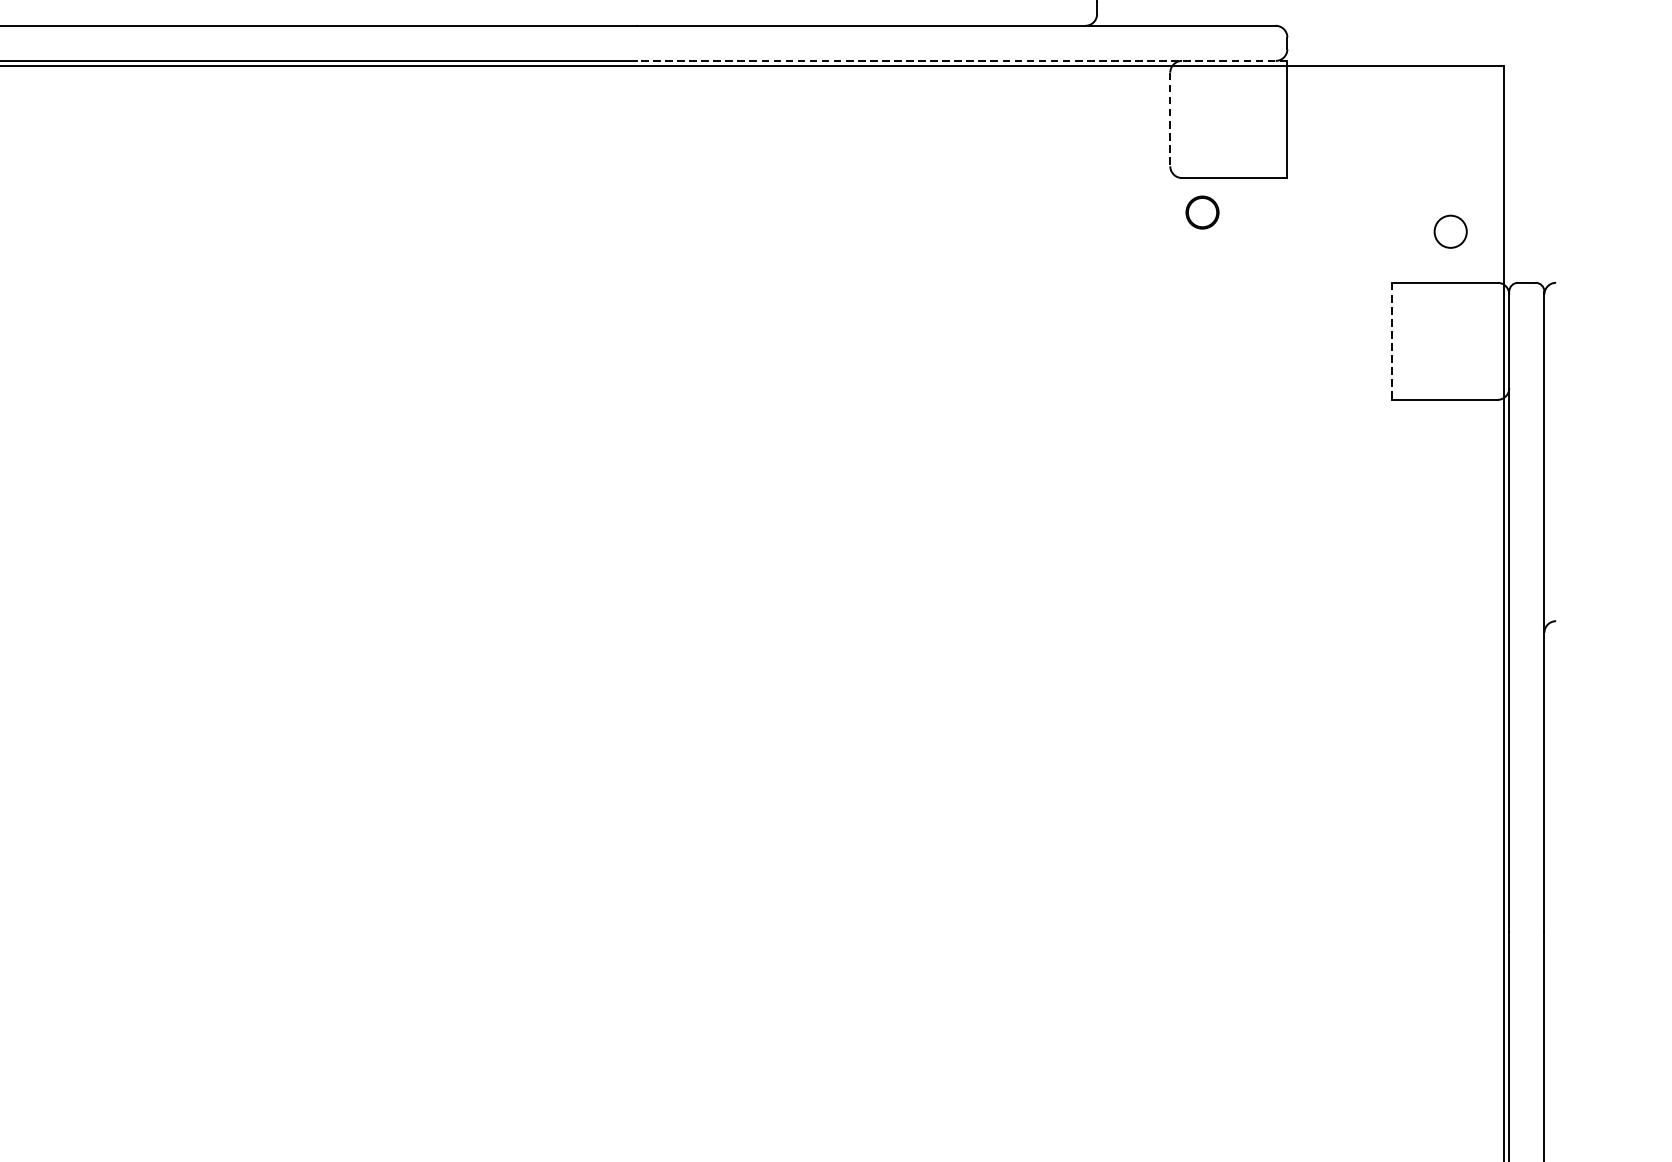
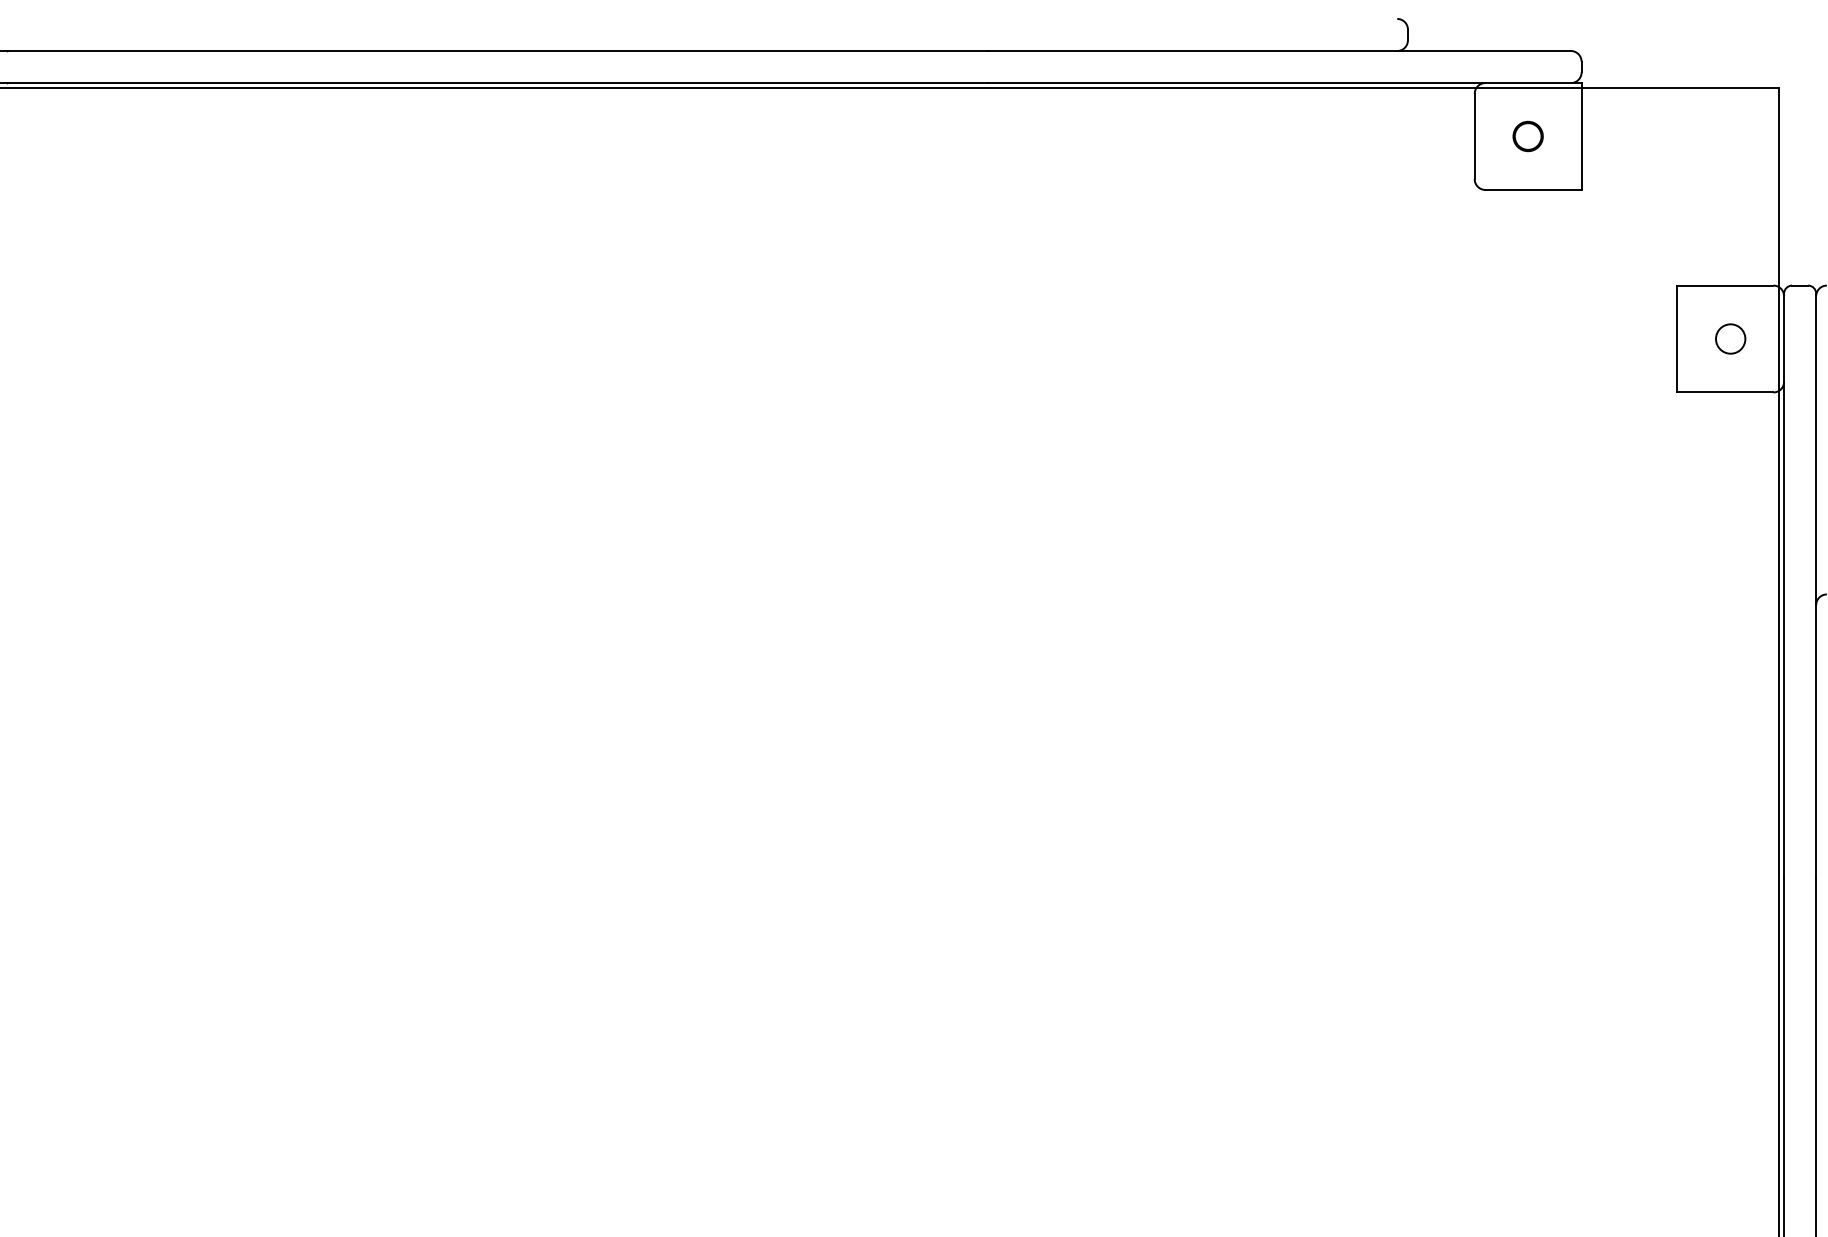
line: (961, 61) -> (1284, 83), dashed -> solid
line: (1170, 119) -> (1474, 136), dashed -> solid
part: (1201, 212) -> (1527, 136), moved
circle: (1450, 231) -> (1730, 338), moved
line: (1392, 341) -> (1677, 339), dashed -> solid

